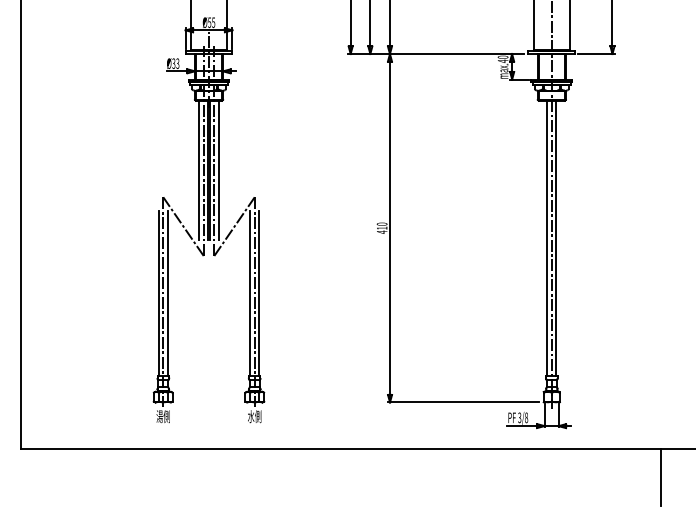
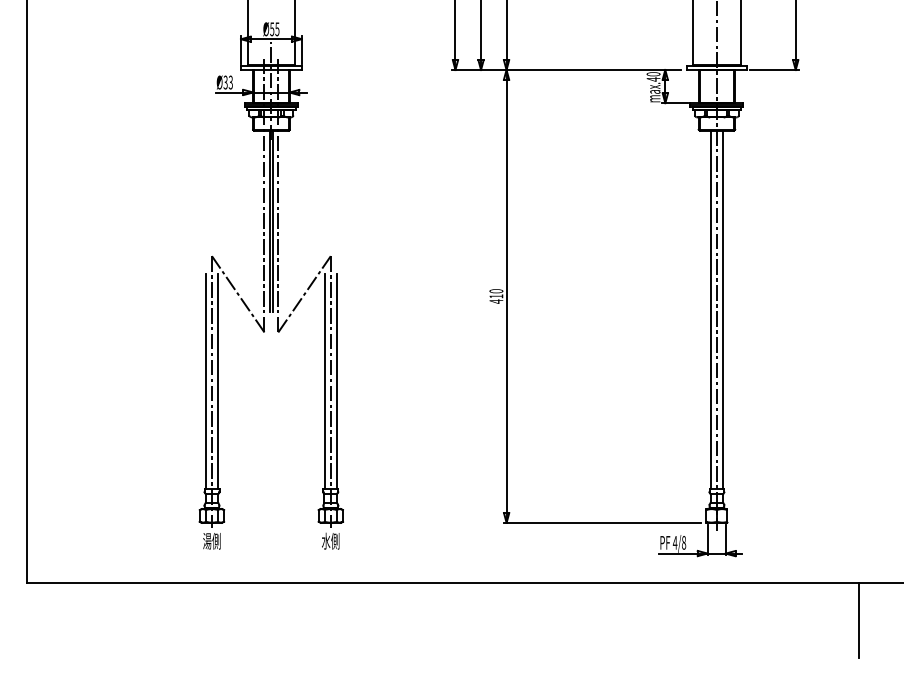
line: (199, 170) -> (259, 221), removed
line: (218, 170) -> (283, 221), removed
text: (519, 417) -> (674, 542), 3/8 -> 4/8

